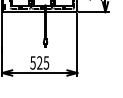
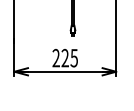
text: (32, 62) -> (55, 57), 525 -> 225

